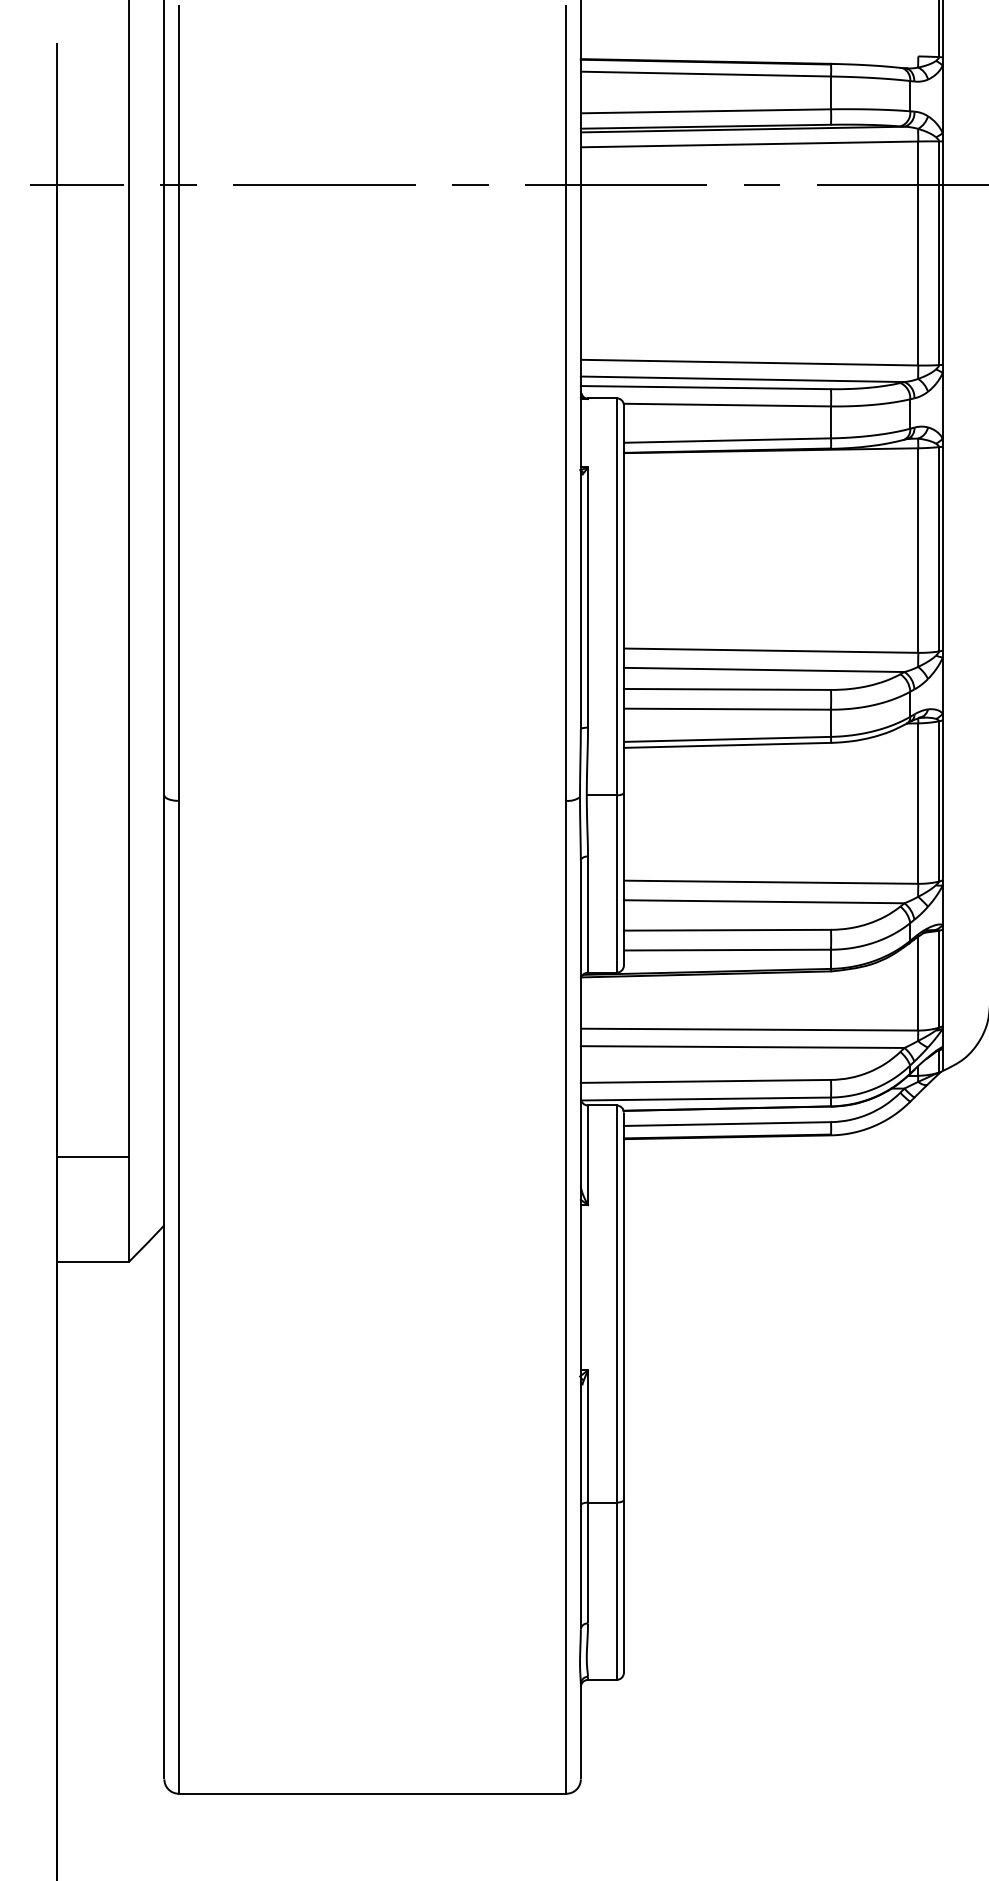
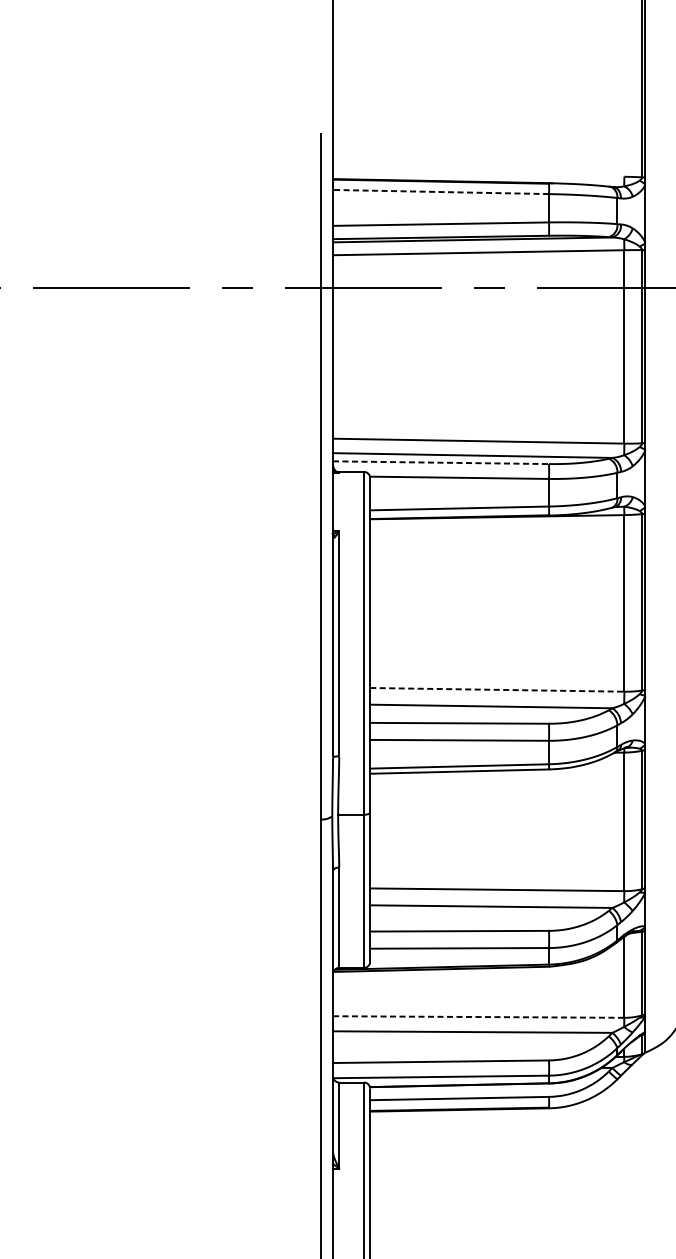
line: (704, 74) -> (439, 192), solid -> dashed
line: (706, 387) -> (441, 462), solid -> dashed
line: (770, 650) -> (496, 689), solid -> dashed
line: (749, 1029) -> (478, 1016), solid -> dashed

